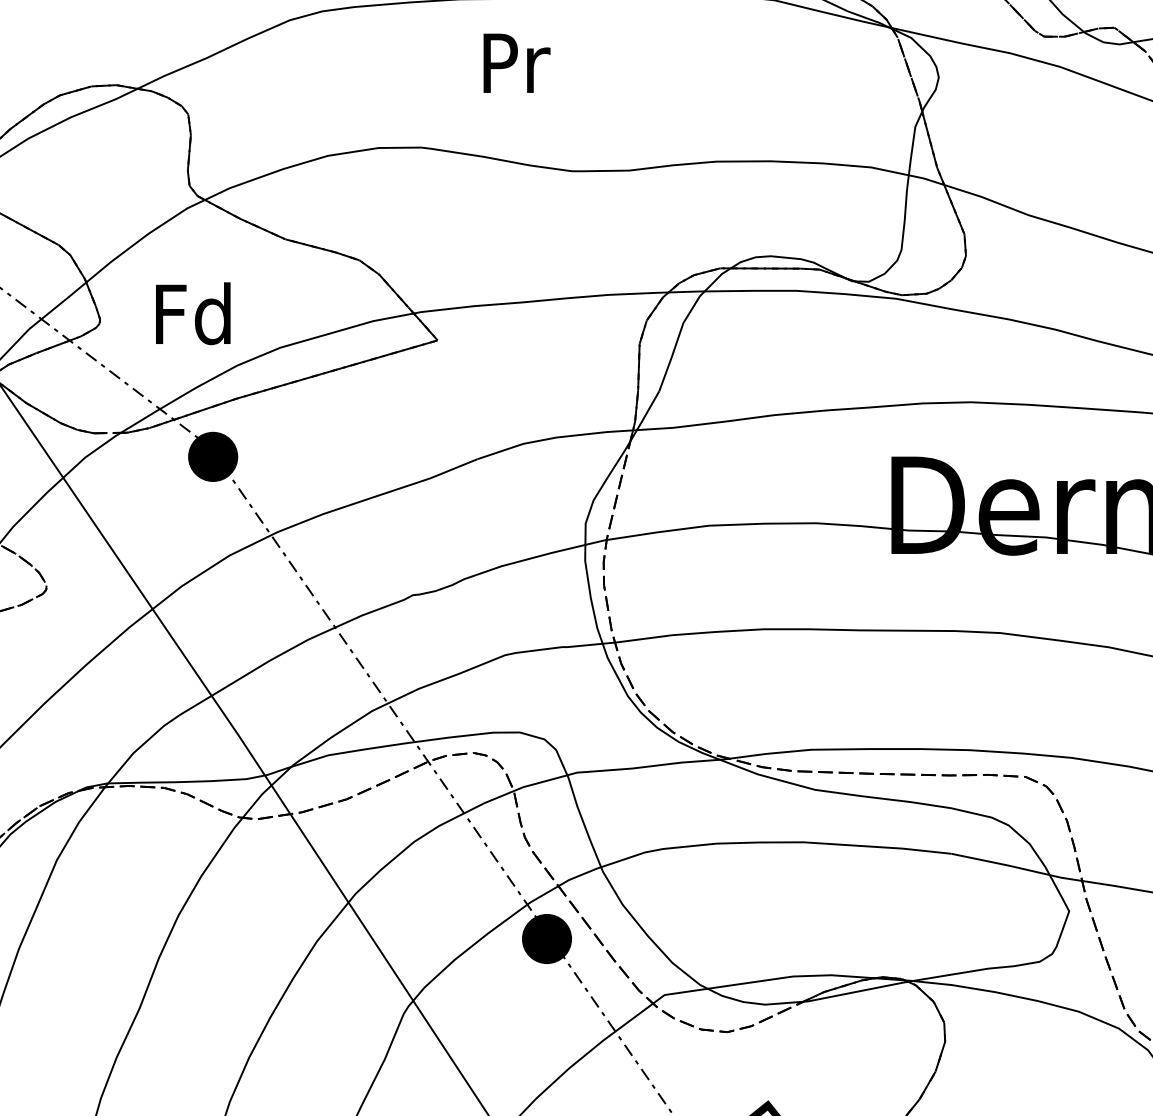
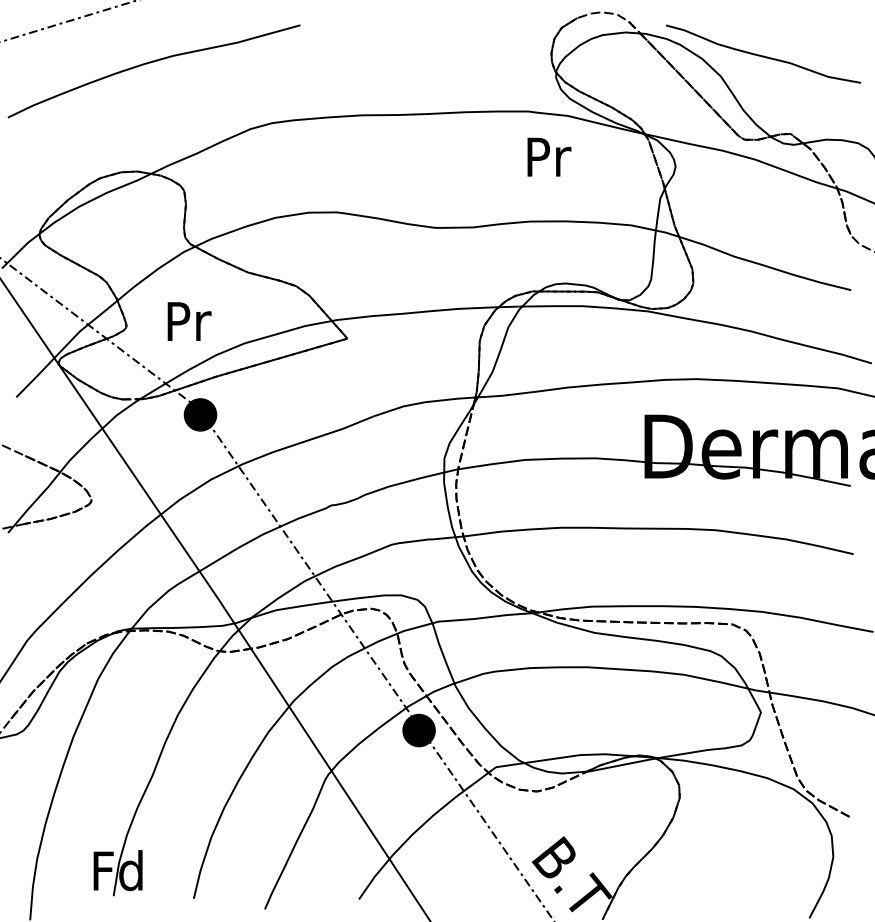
text: (517, 62) -> (549, 156), moved
text: (193, 312) -> (187, 320), Fd -> Pr

